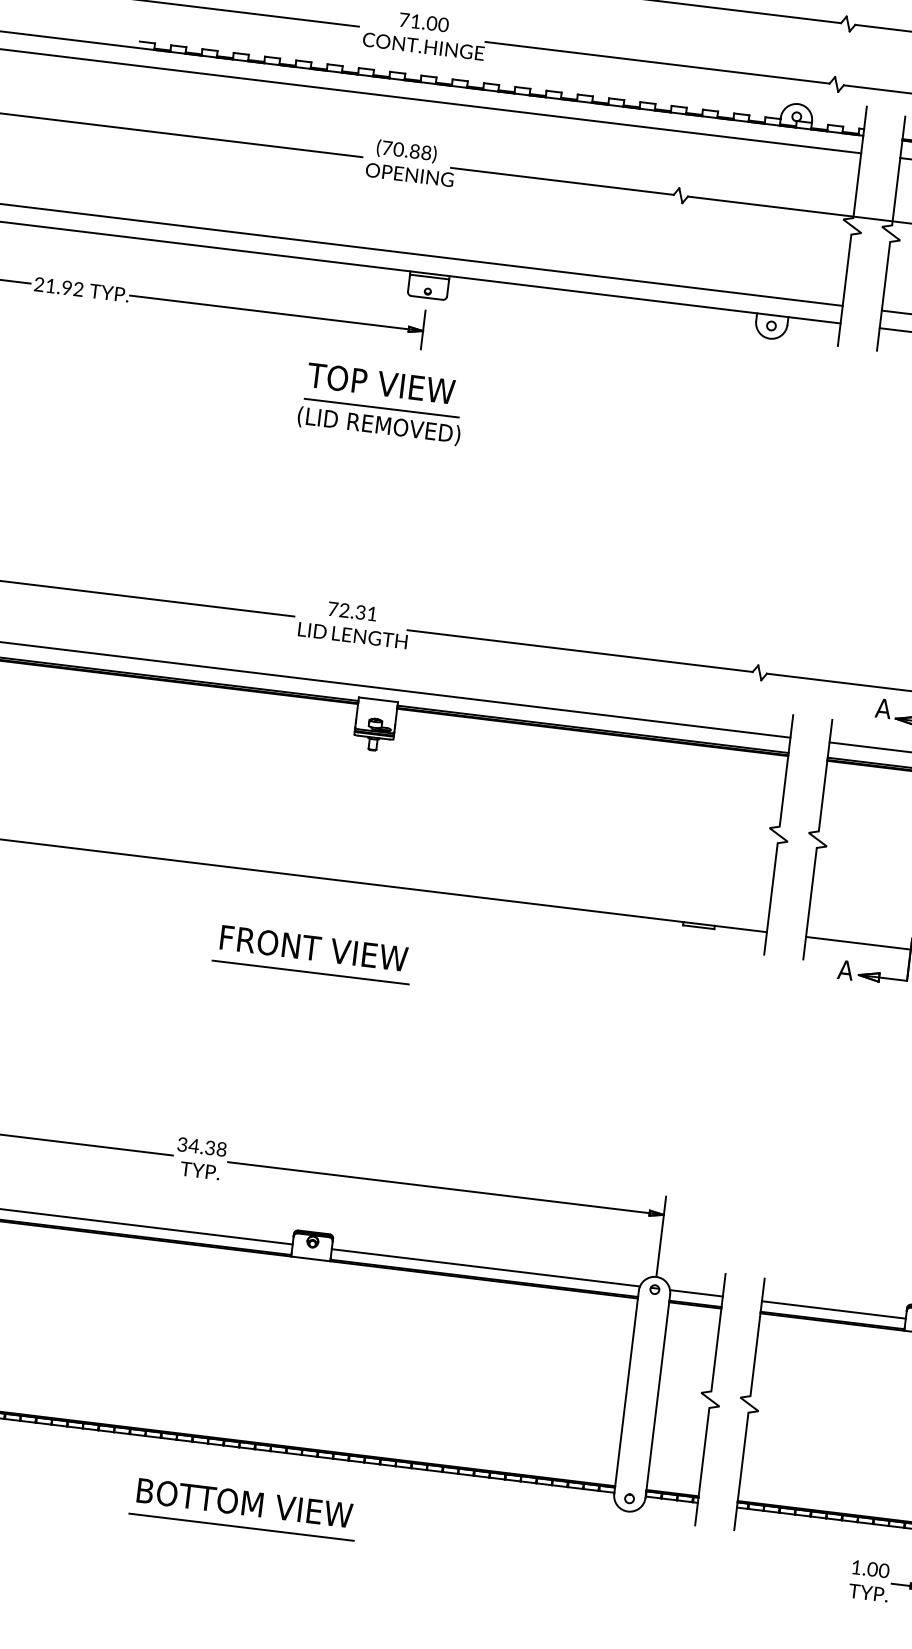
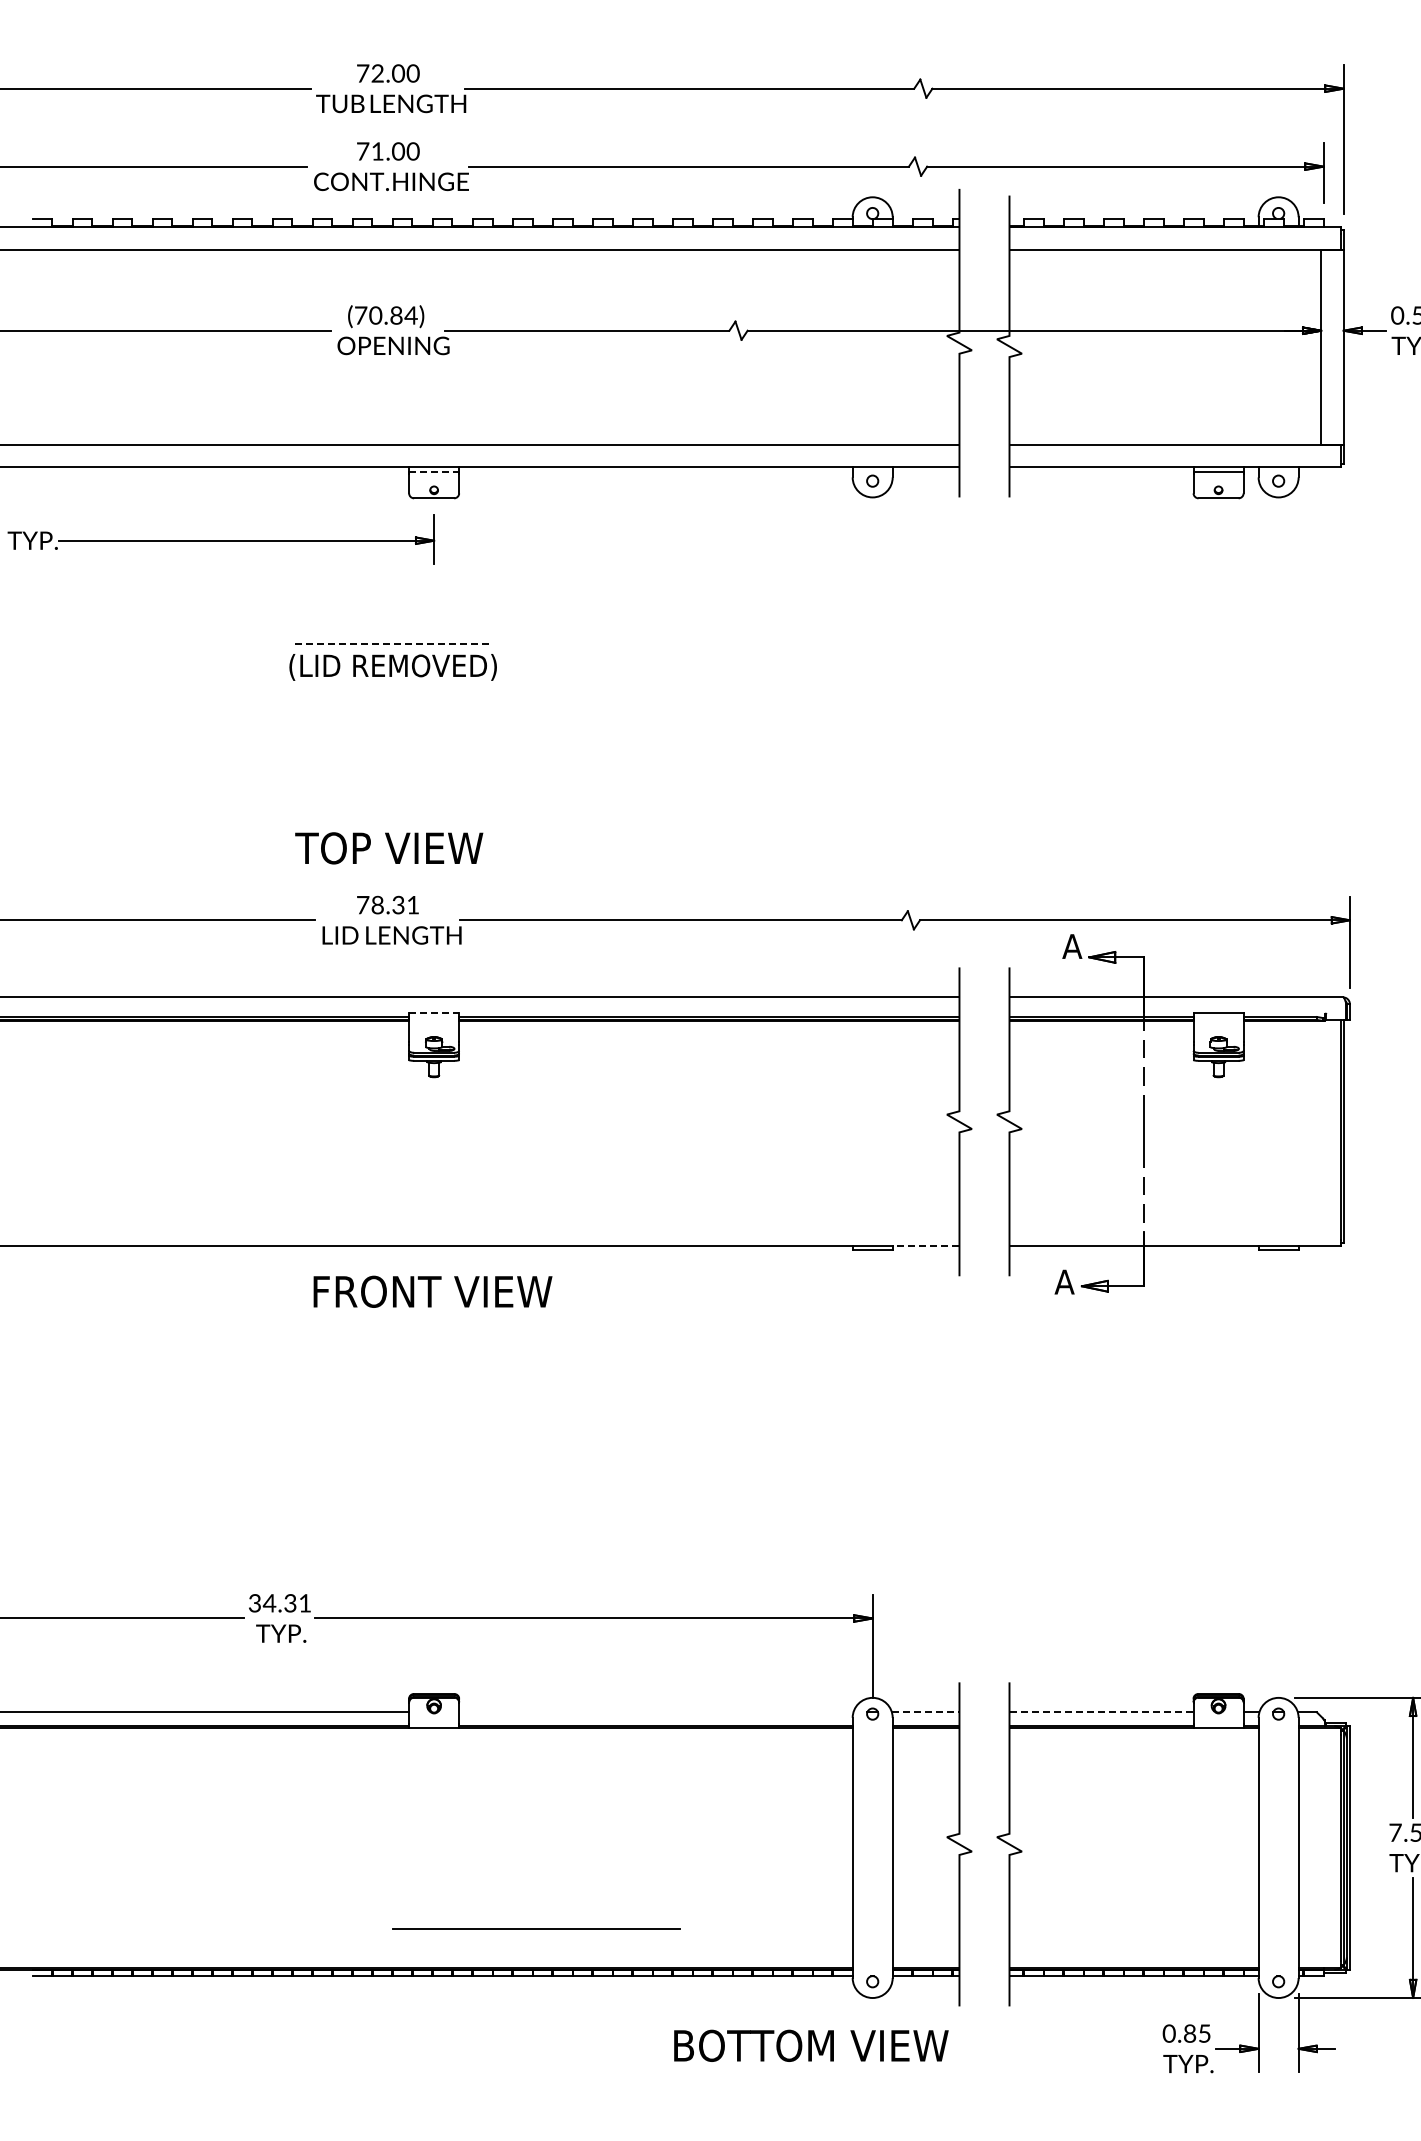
text: (425, 152) -> (410, 315), (70.88) -> (70.84)
line: (429, 276) -> (434, 471), solid -> dashed
text: (381, 383) -> (389, 848), moved
line: (382, 408) -> (394, 644), solid -> dashed
text: (344, 610) -> (377, 905), 72.31 -> 78.31
line: (378, 699) -> (434, 1012), solid -> dashed
line: (740, 929) -> (925, 1246), solid -> dashed
text: (313, 948) -> (432, 1291), moved
line: (310, 972) -> (389, 1366), removed
text: (222, 1149) -> (305, 1603), 34.38 -> 34.31
line: (486, 1267) -> (656, 1712), removed
line: (696, 1293) -> (925, 1712), solid -> dashed
line: (834, 1310) -> (1102, 1712), solid -> dashed
text: (245, 1502) -> (811, 2045), moved
line: (241, 1527) -> (536, 1928), moved
text: (869, 1568) -> (1186, 2033), 1.00 -> 0.85

